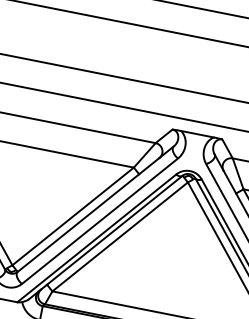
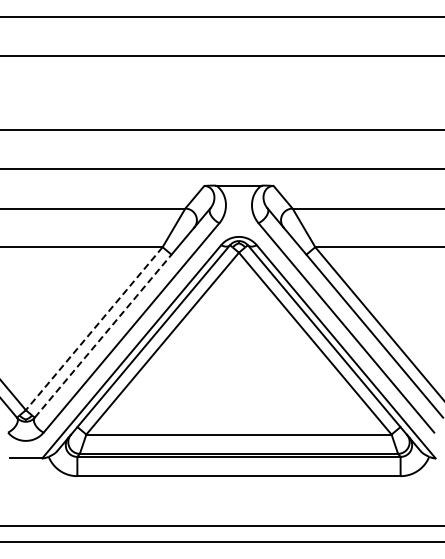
line: (72, 216) -> (93, 329), solid -> dashed
line: (78, 222) -> (103, 335), solid -> dashed

